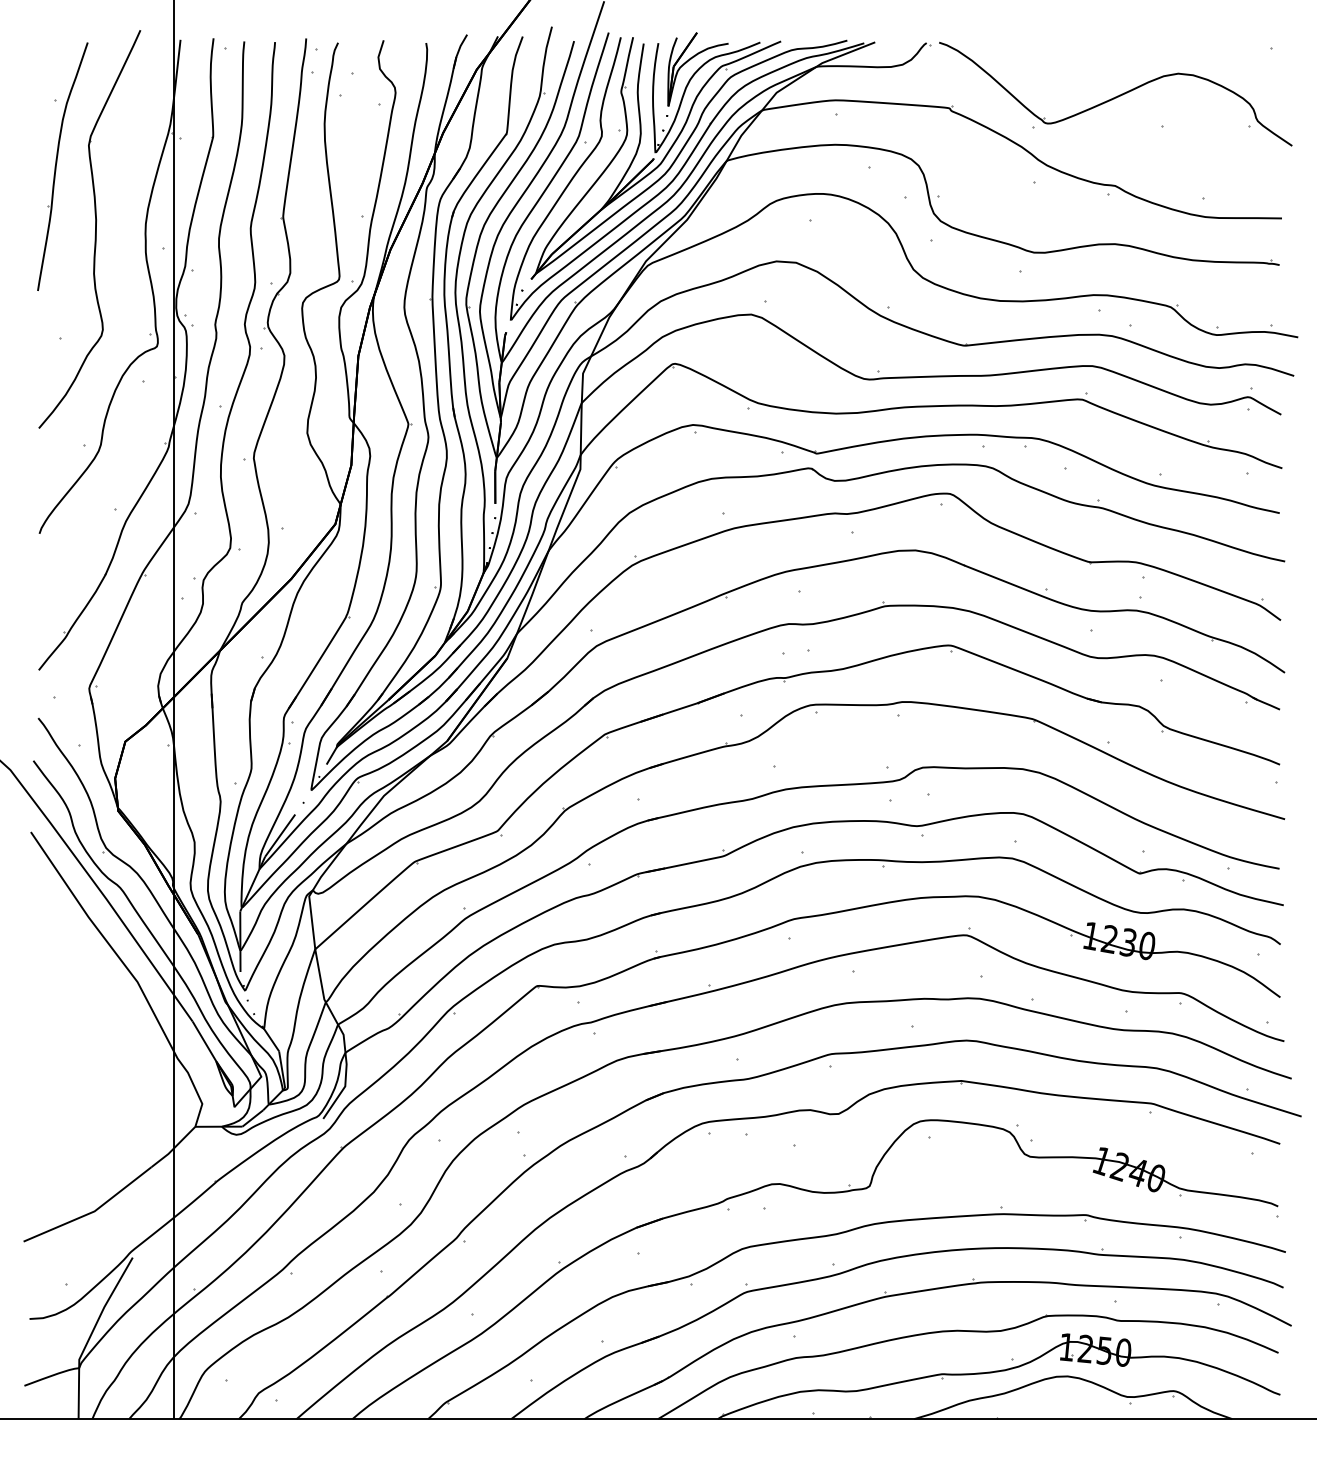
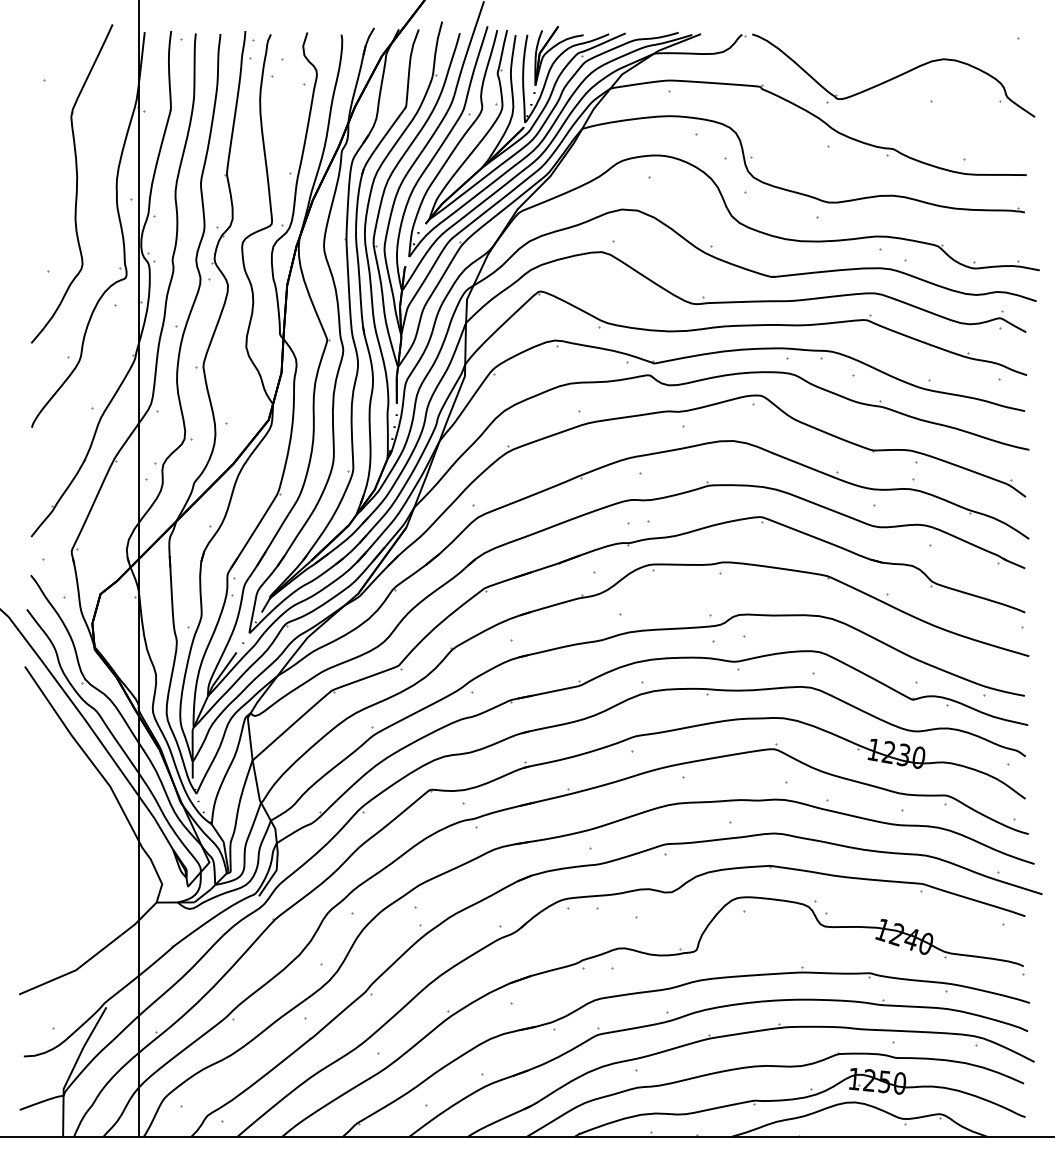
part: (62, 166) -> (50, 133), removed

